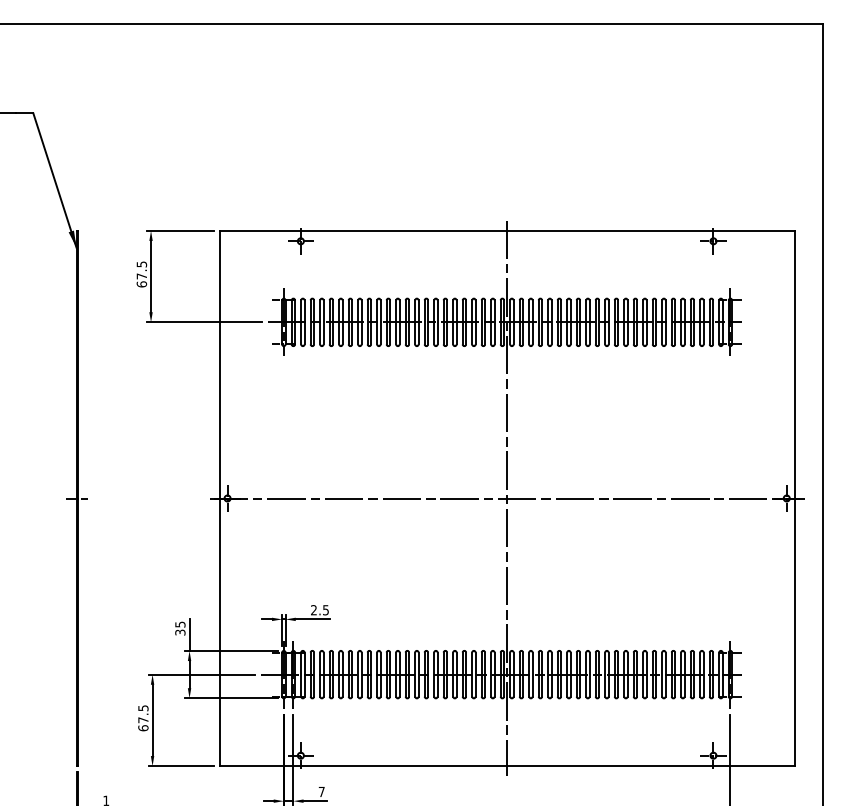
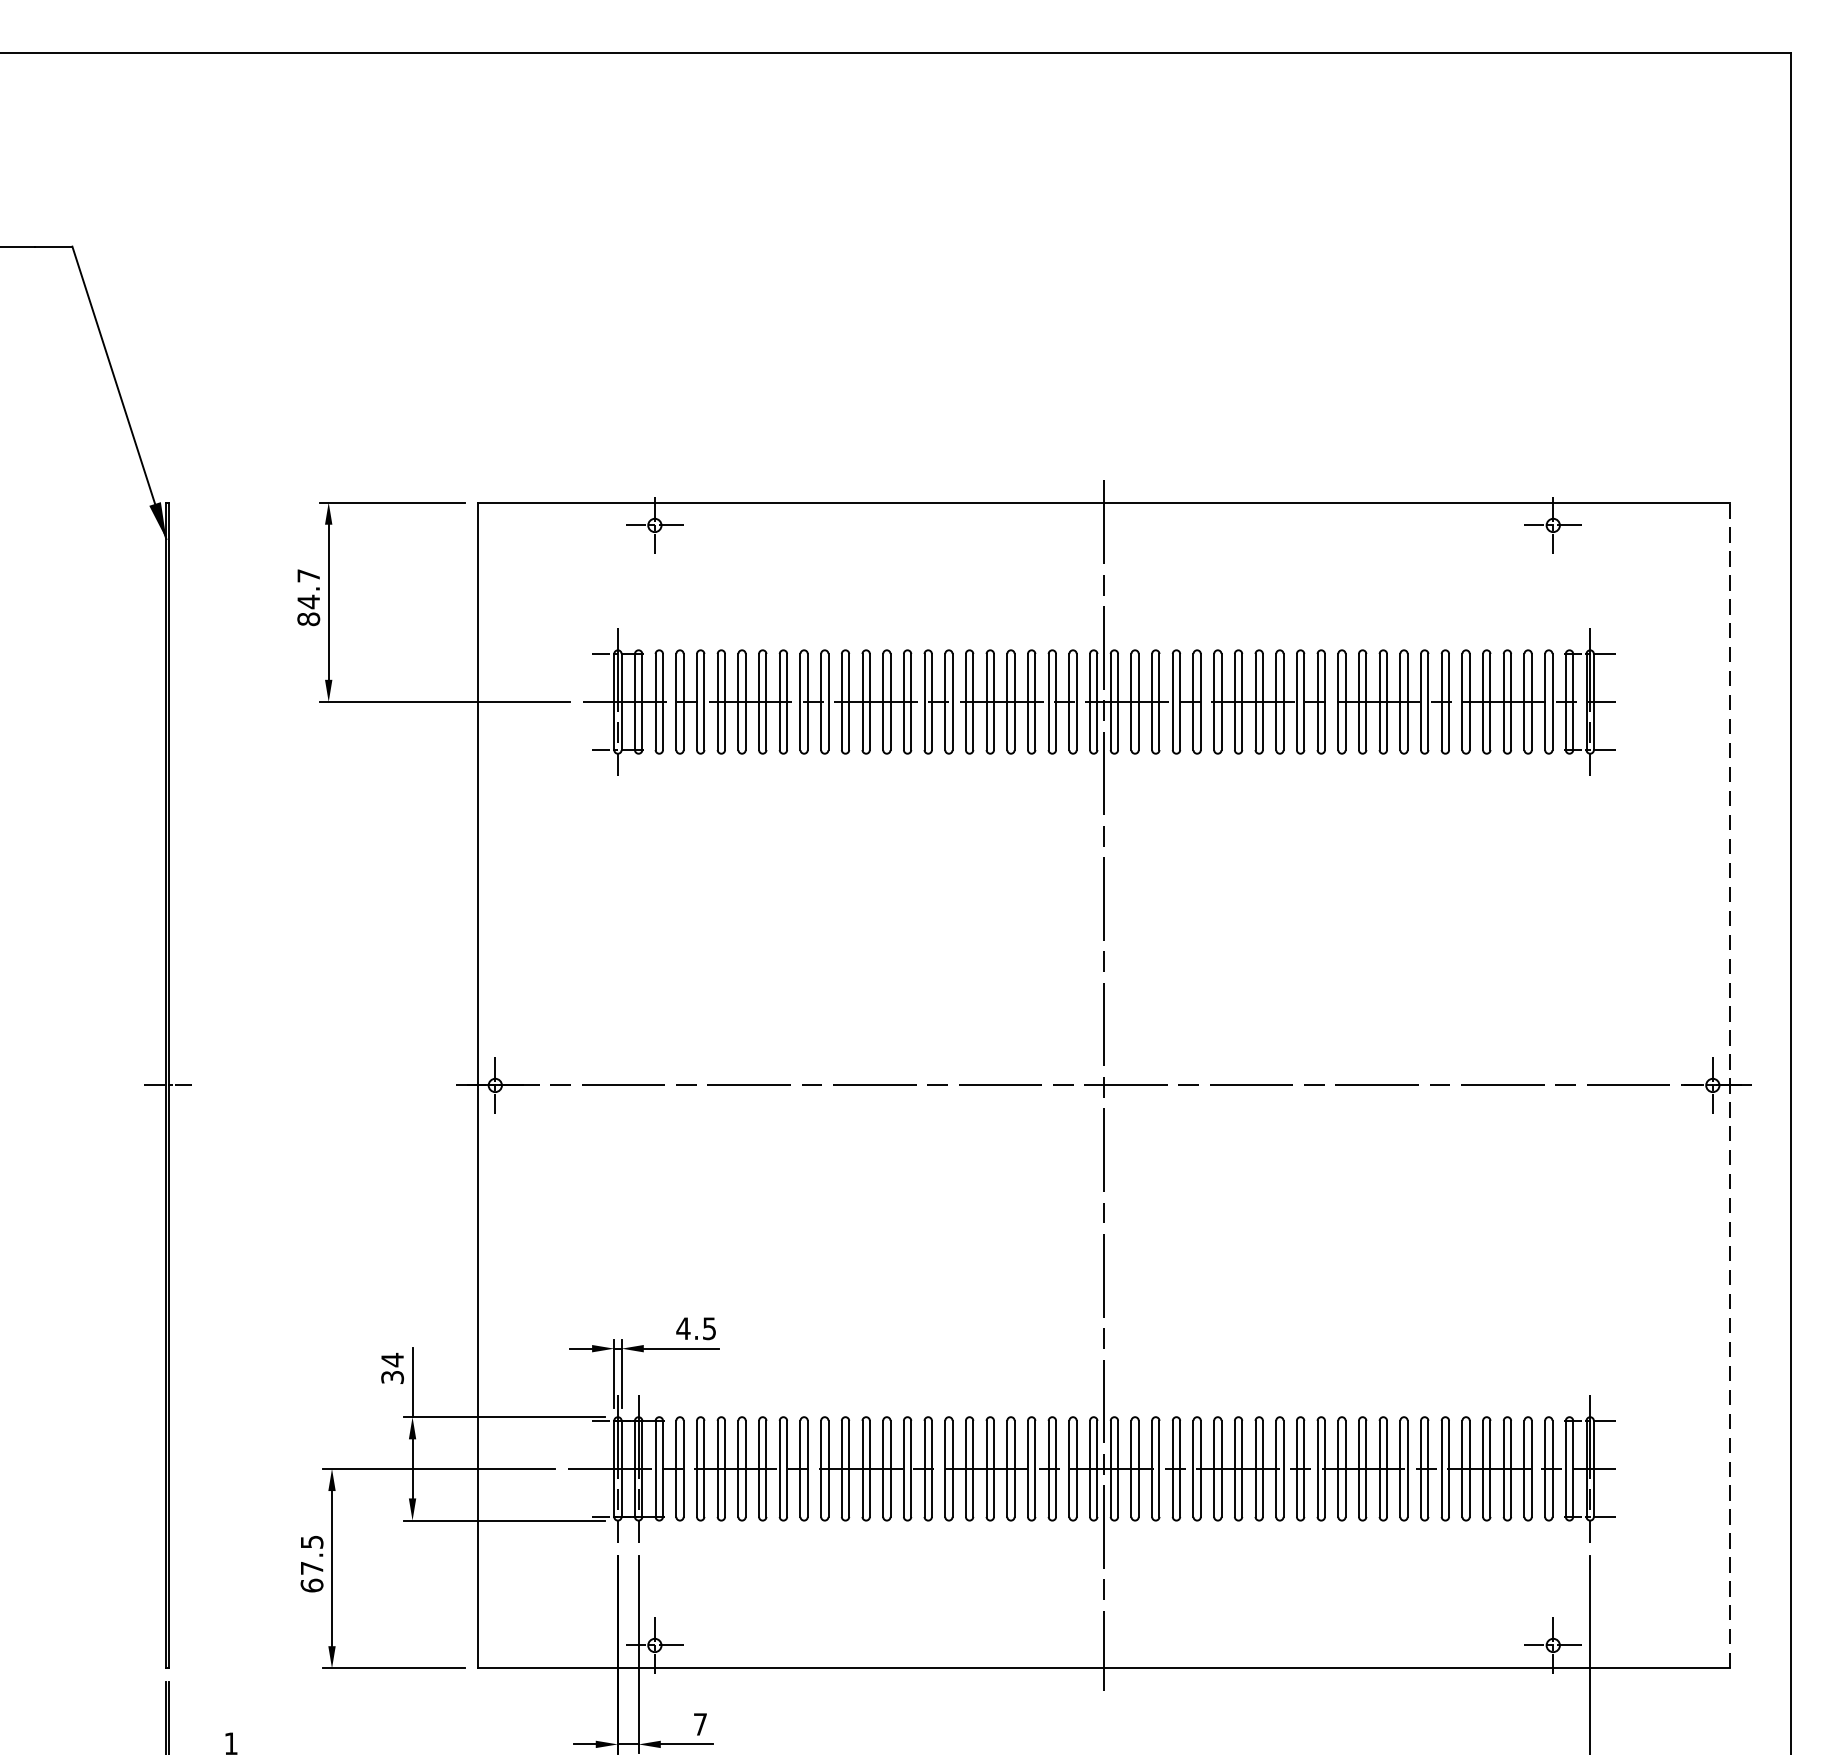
text: (141, 274) -> (307, 597), 67.5 -> 84.7
line: (794, 498) -> (1729, 1085), solid -> dashed
text: (313, 610) -> (682, 1329), 2.5 -> 4.5
text: (180, 624) -> (392, 1359), 35 -> 34

